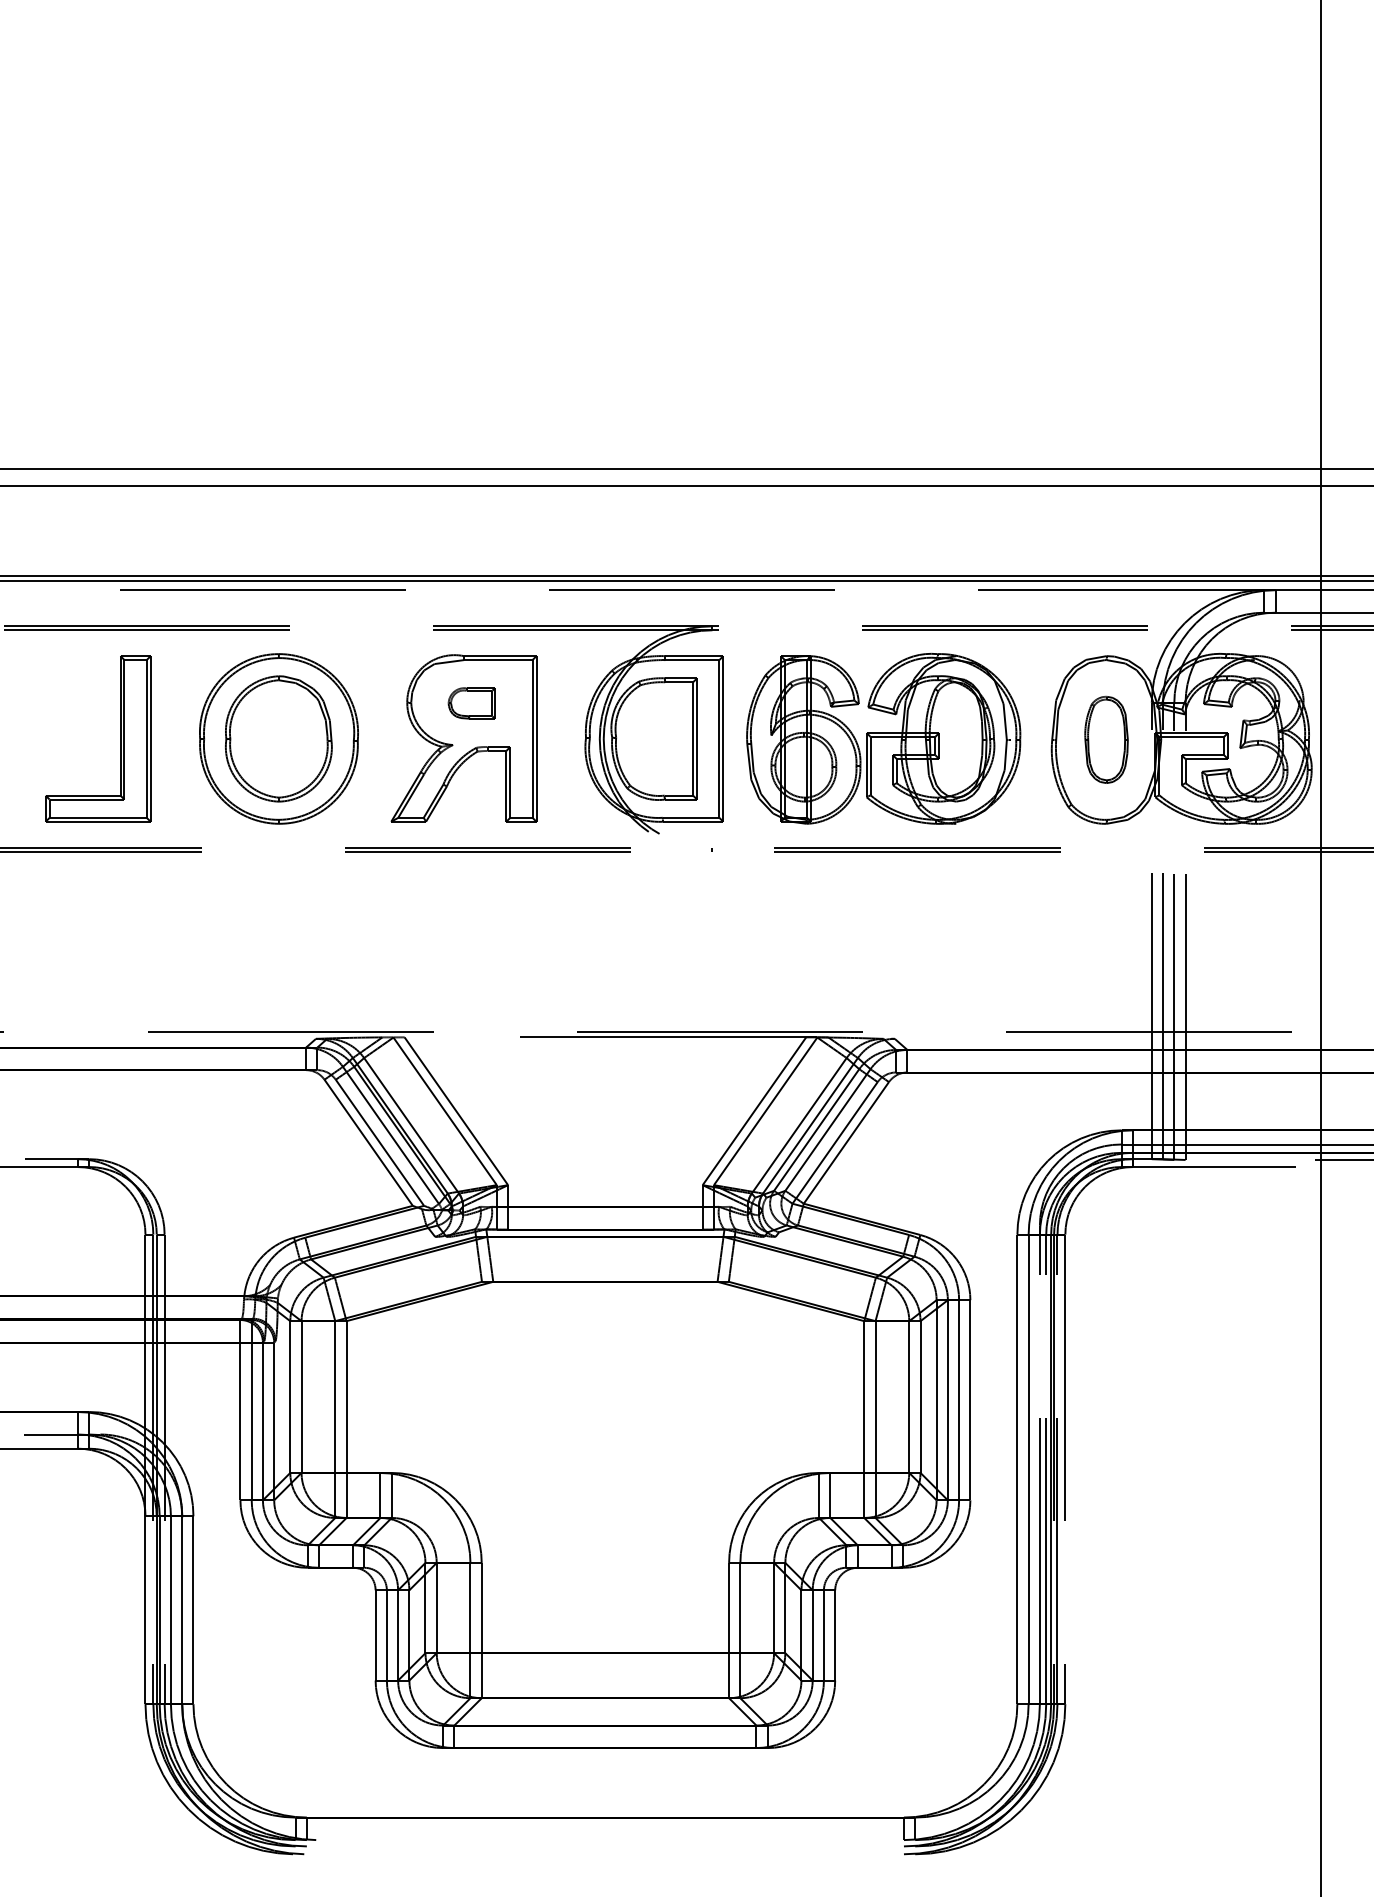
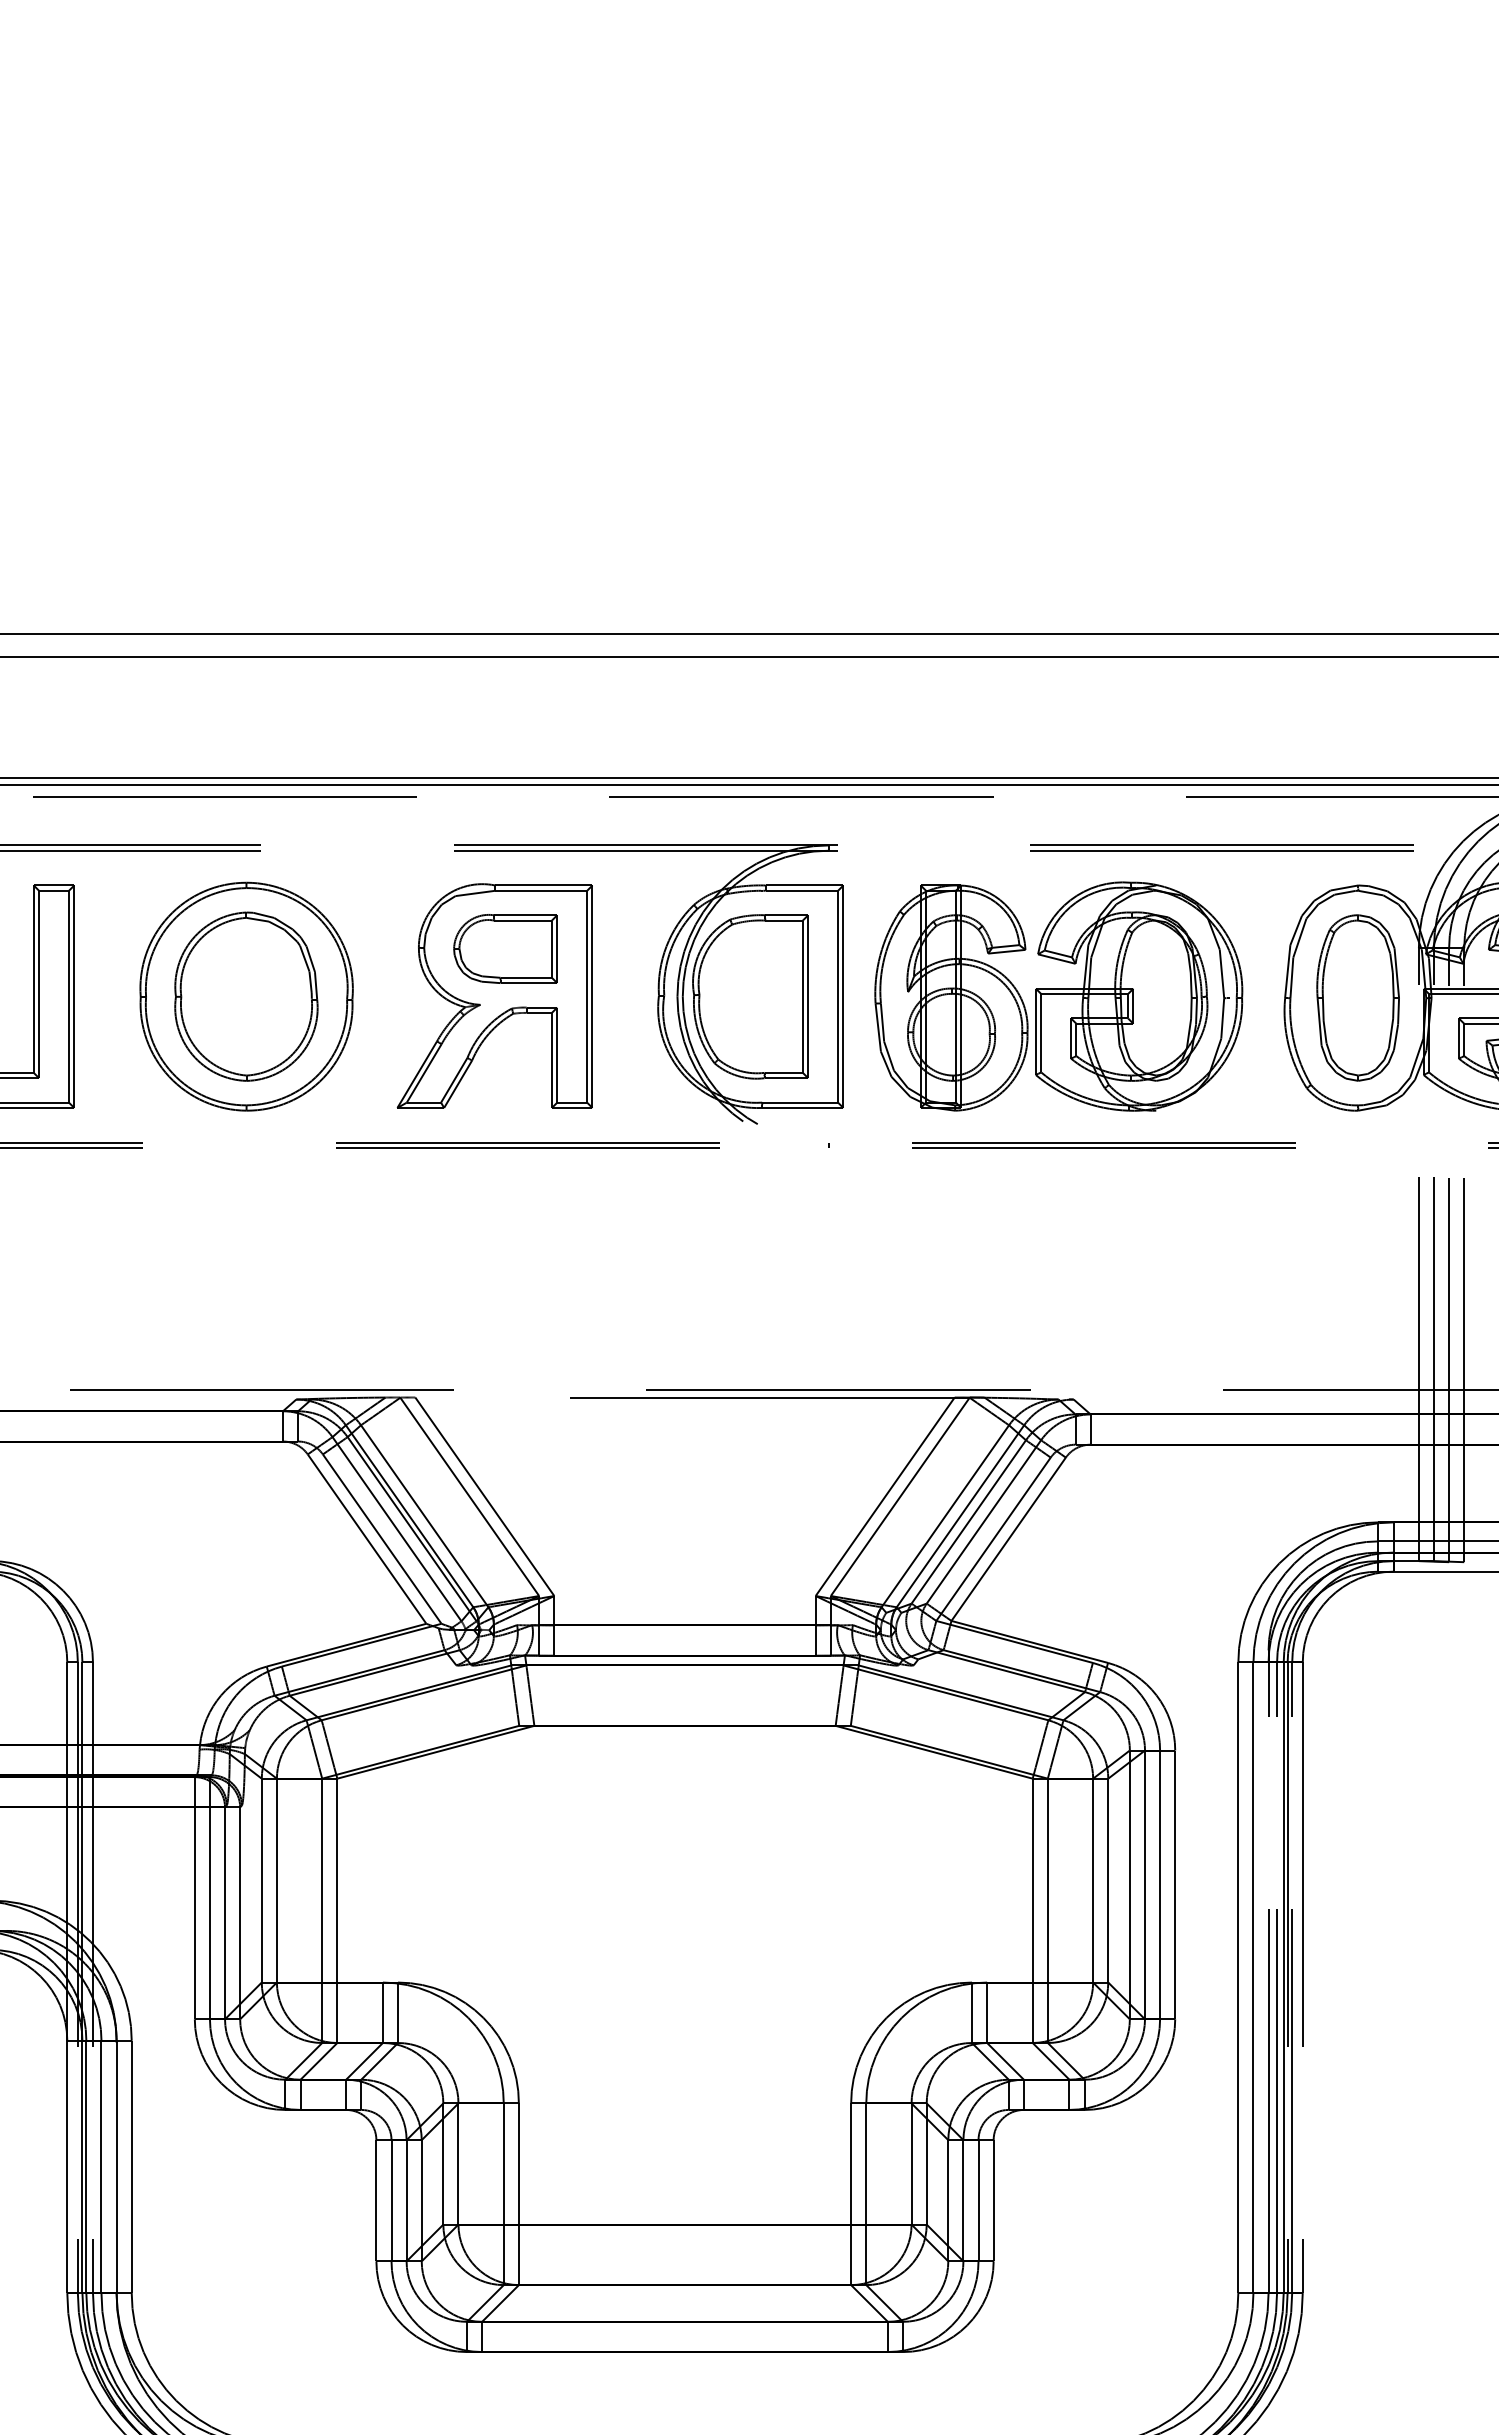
part: (471, 703) -> (505, 949), size x1.67
part: (1106, 739) -> (1358, 997), size x1.43

